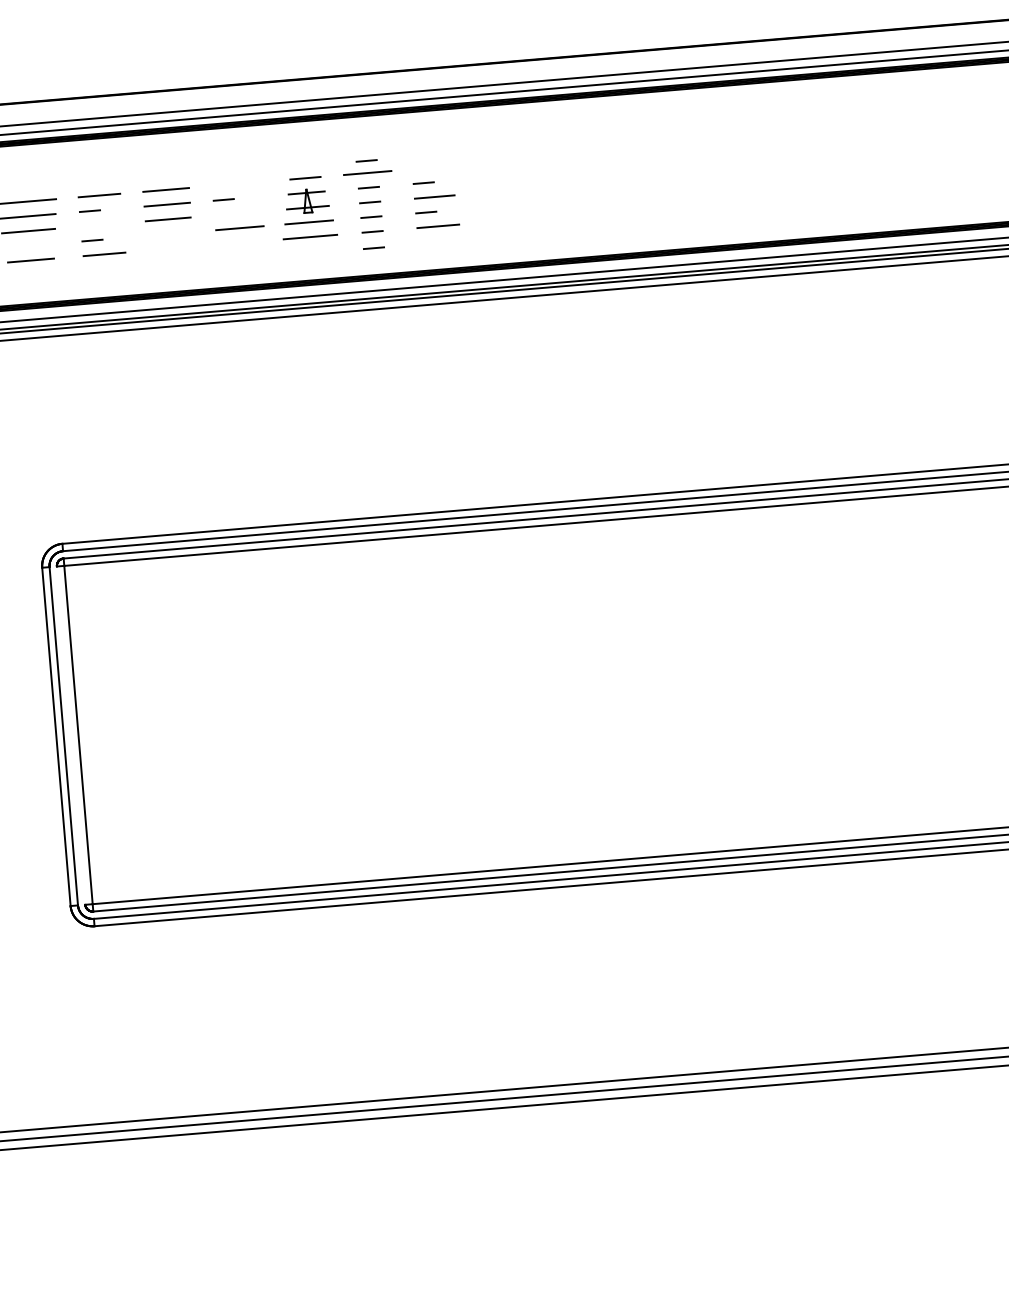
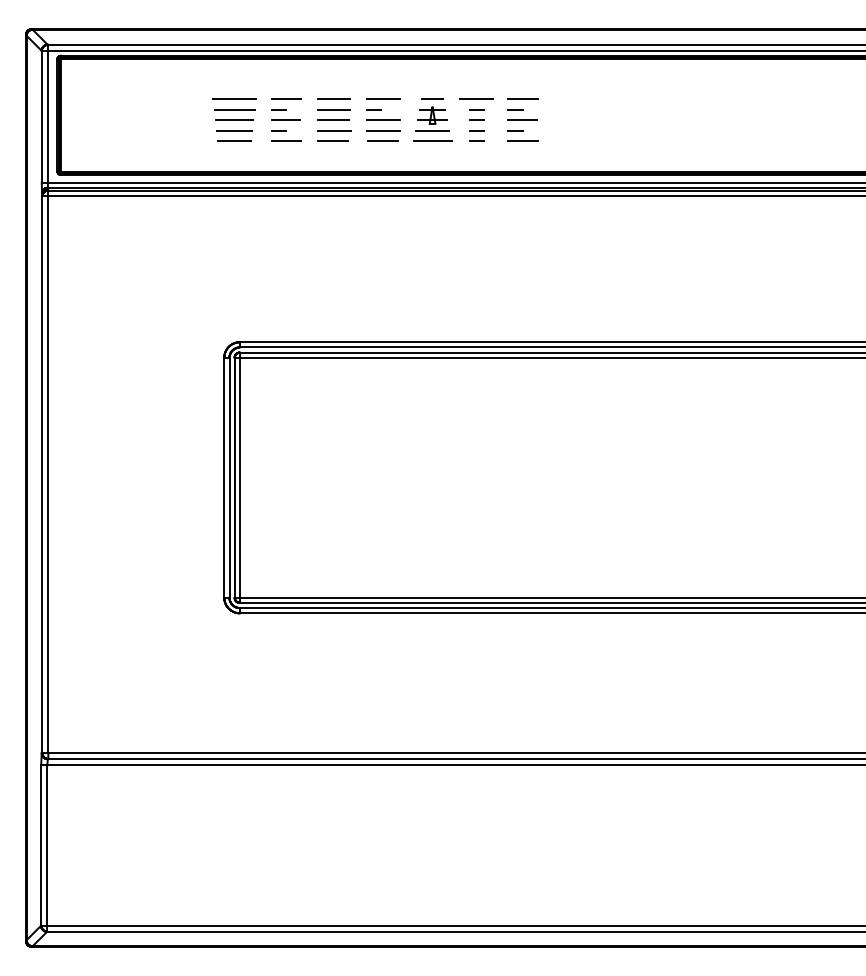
line: (366, 160) -> (476, 90), removed
line: (432, 166) -> (522, 98), added
line: (236, 184) -> (383, 99), added
line: (238, 213) -> (383, 120), added
line: (100, 225) -> (285, 120), added
line: (169, 233) -> (333, 130), added
line: (241, 243) -> (383, 141), added
line: (29, 245) -> (234, 130), added
line: (373, 248) -> (476, 152), removed
line: (169, 249) -> (332, 141), added
line: (70, 735) -> (234, 477), added

